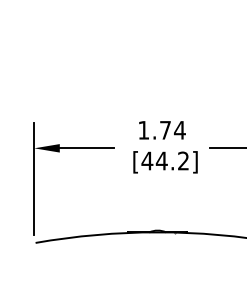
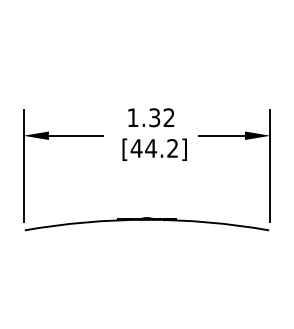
text: (173, 130) -> (162, 117), 1.74 -> 1.32

